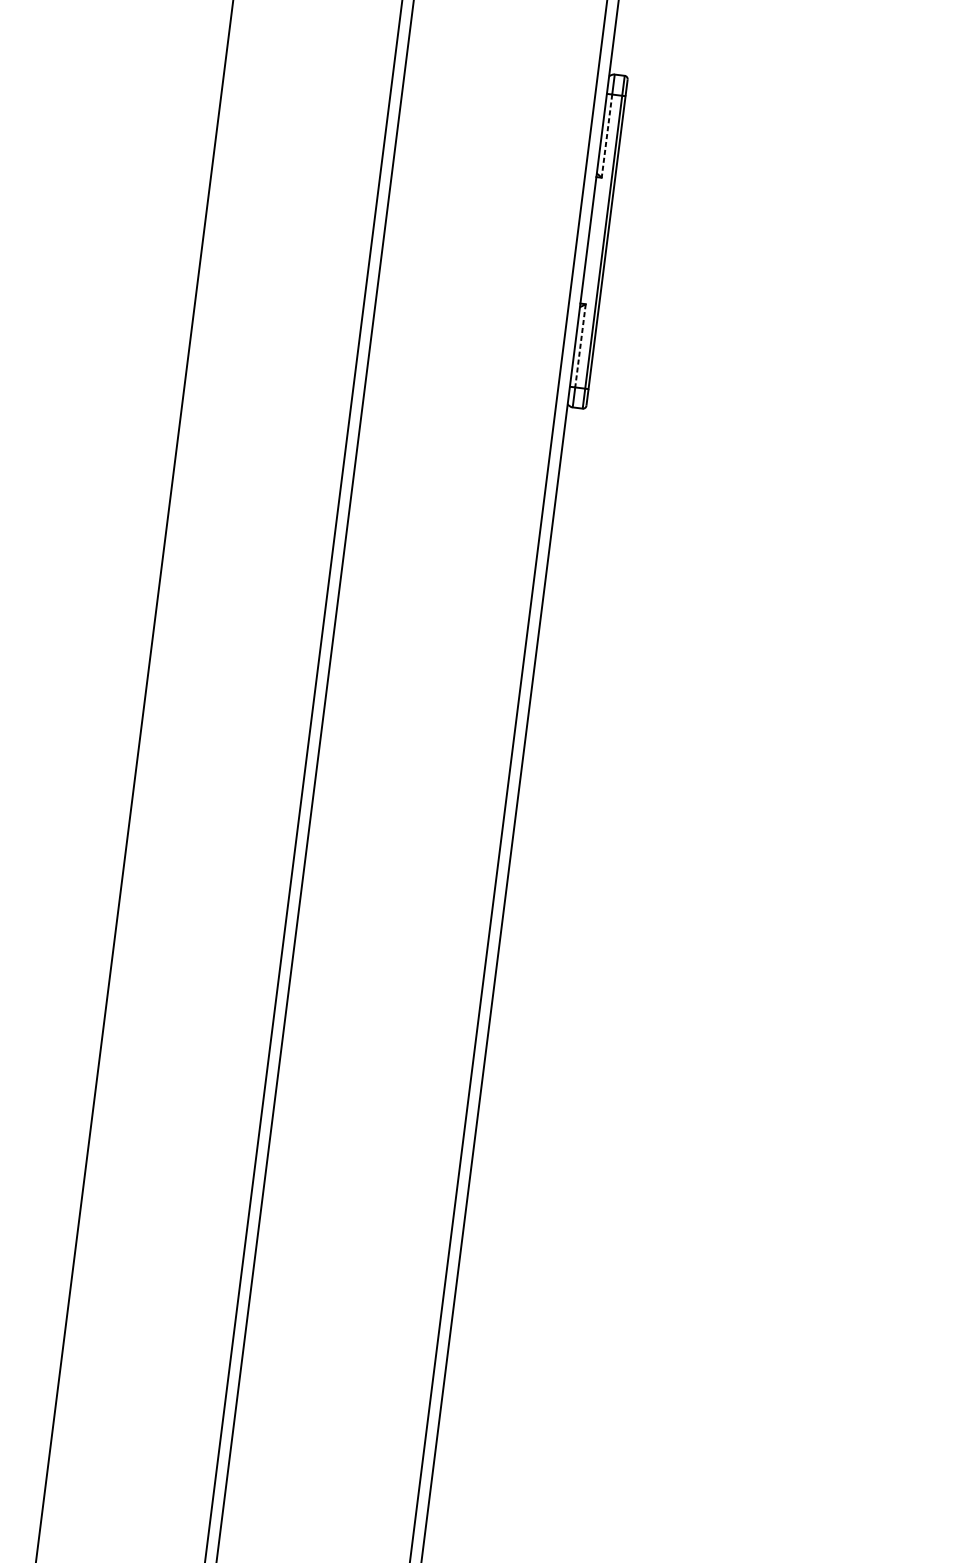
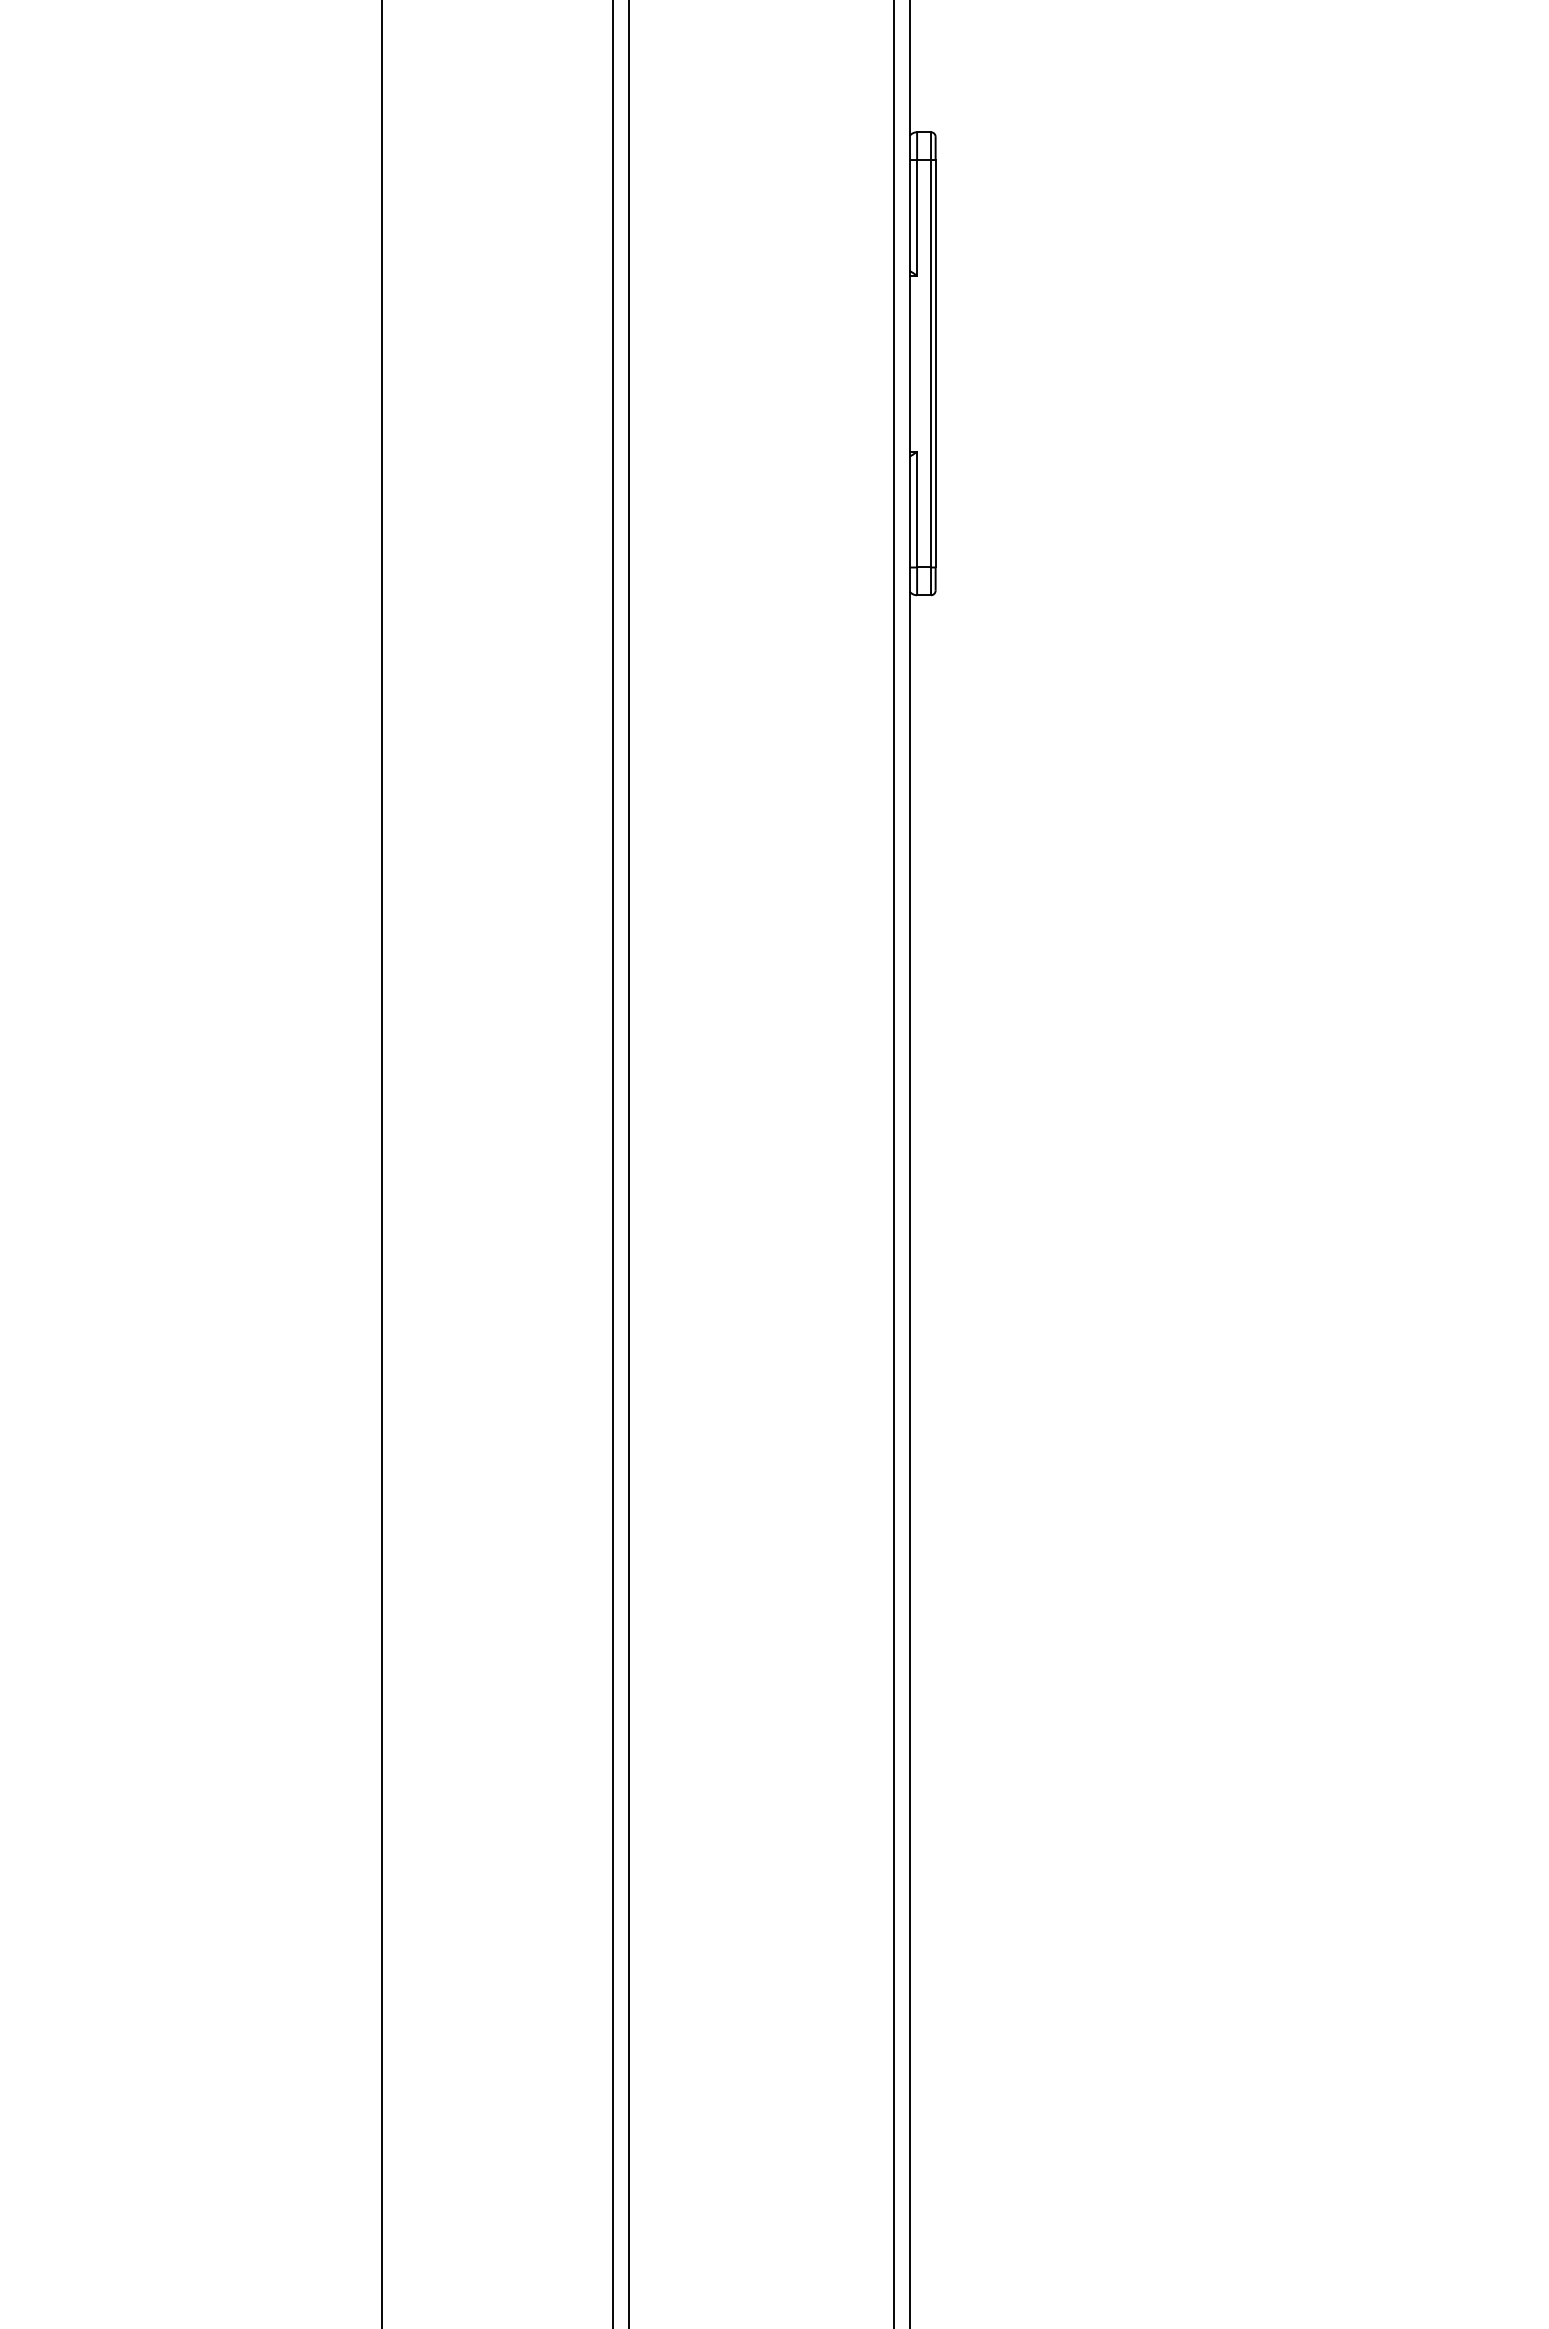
line: (607, 135) -> (917, 217), dashed -> solid
line: (580, 345) -> (917, 509), dashed -> solid

